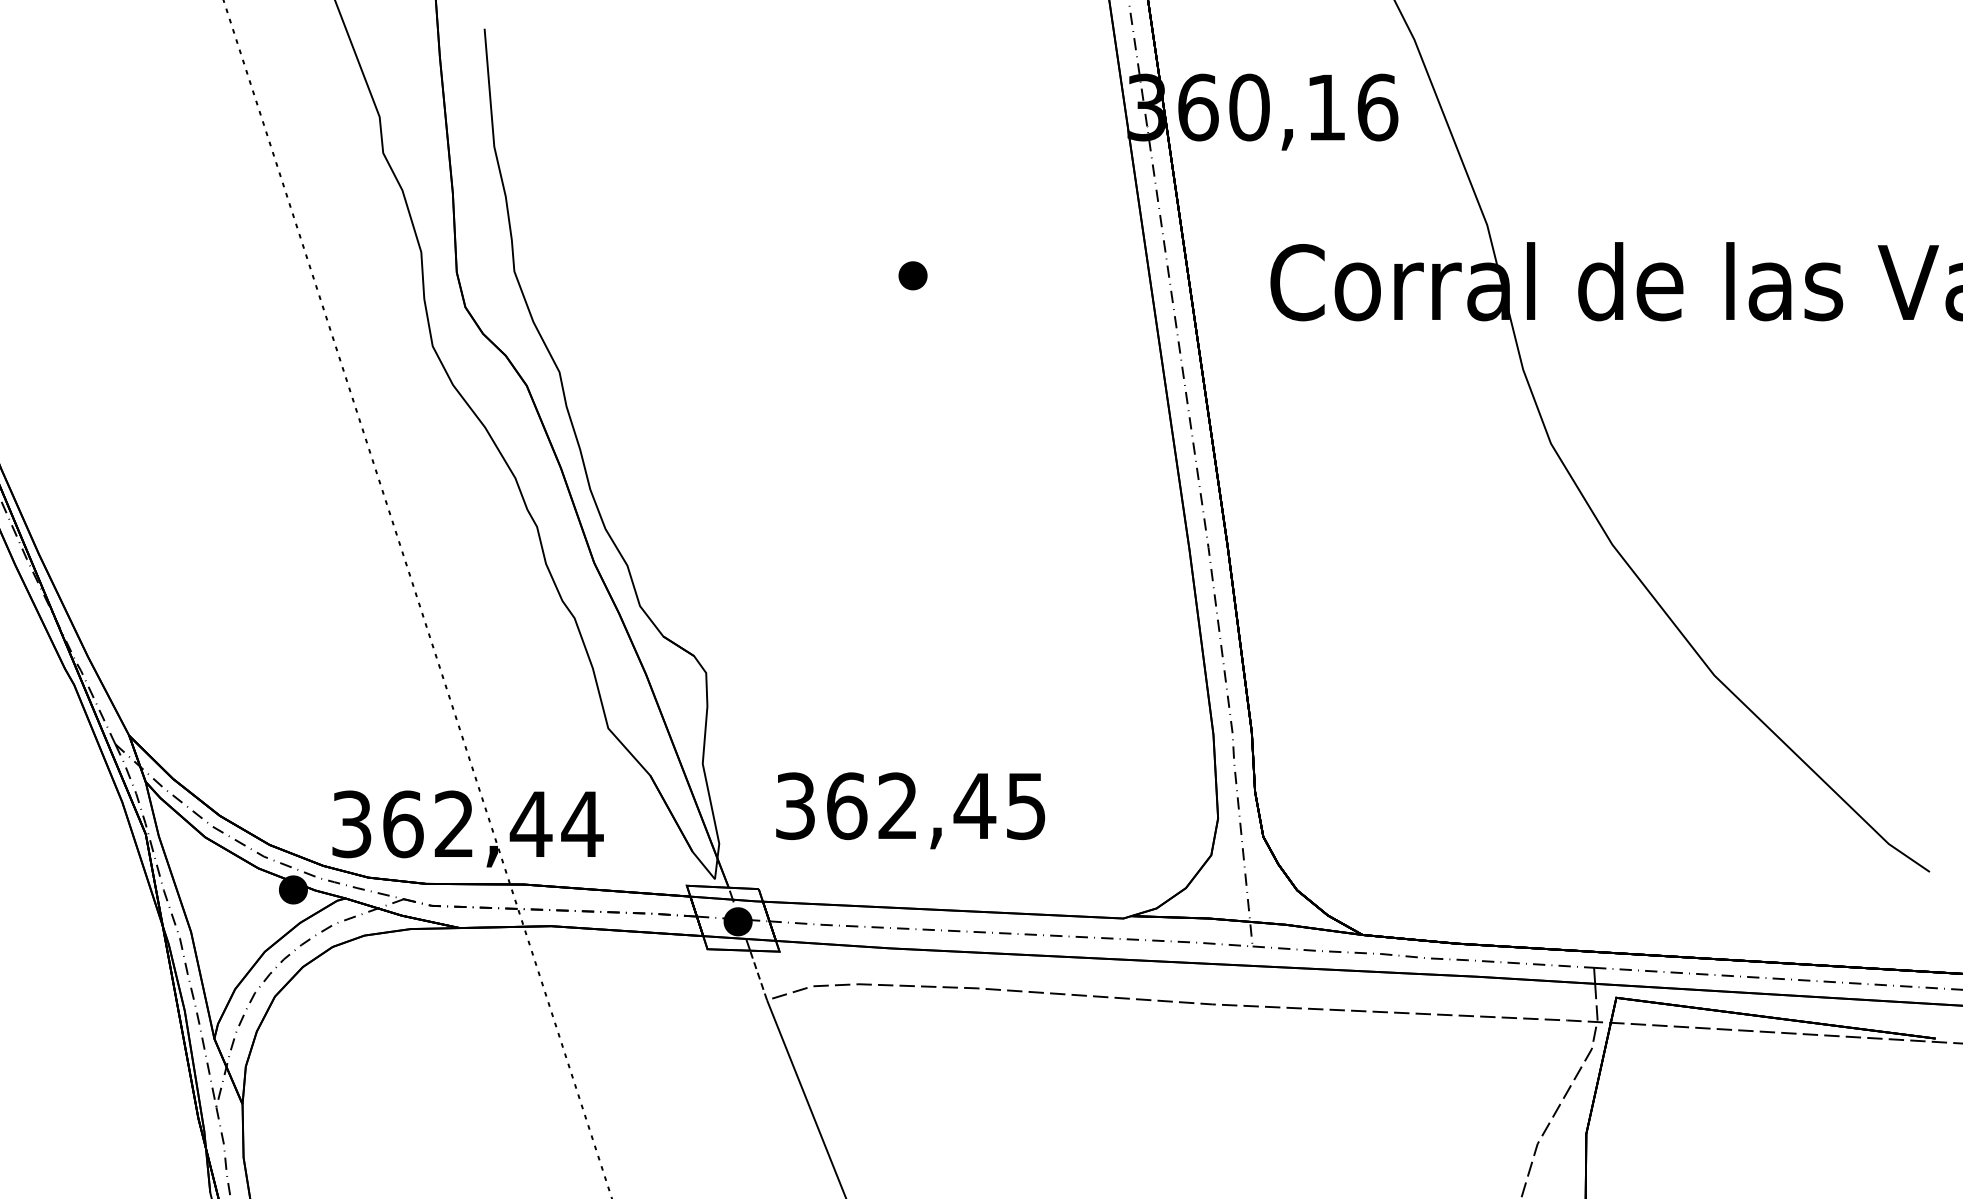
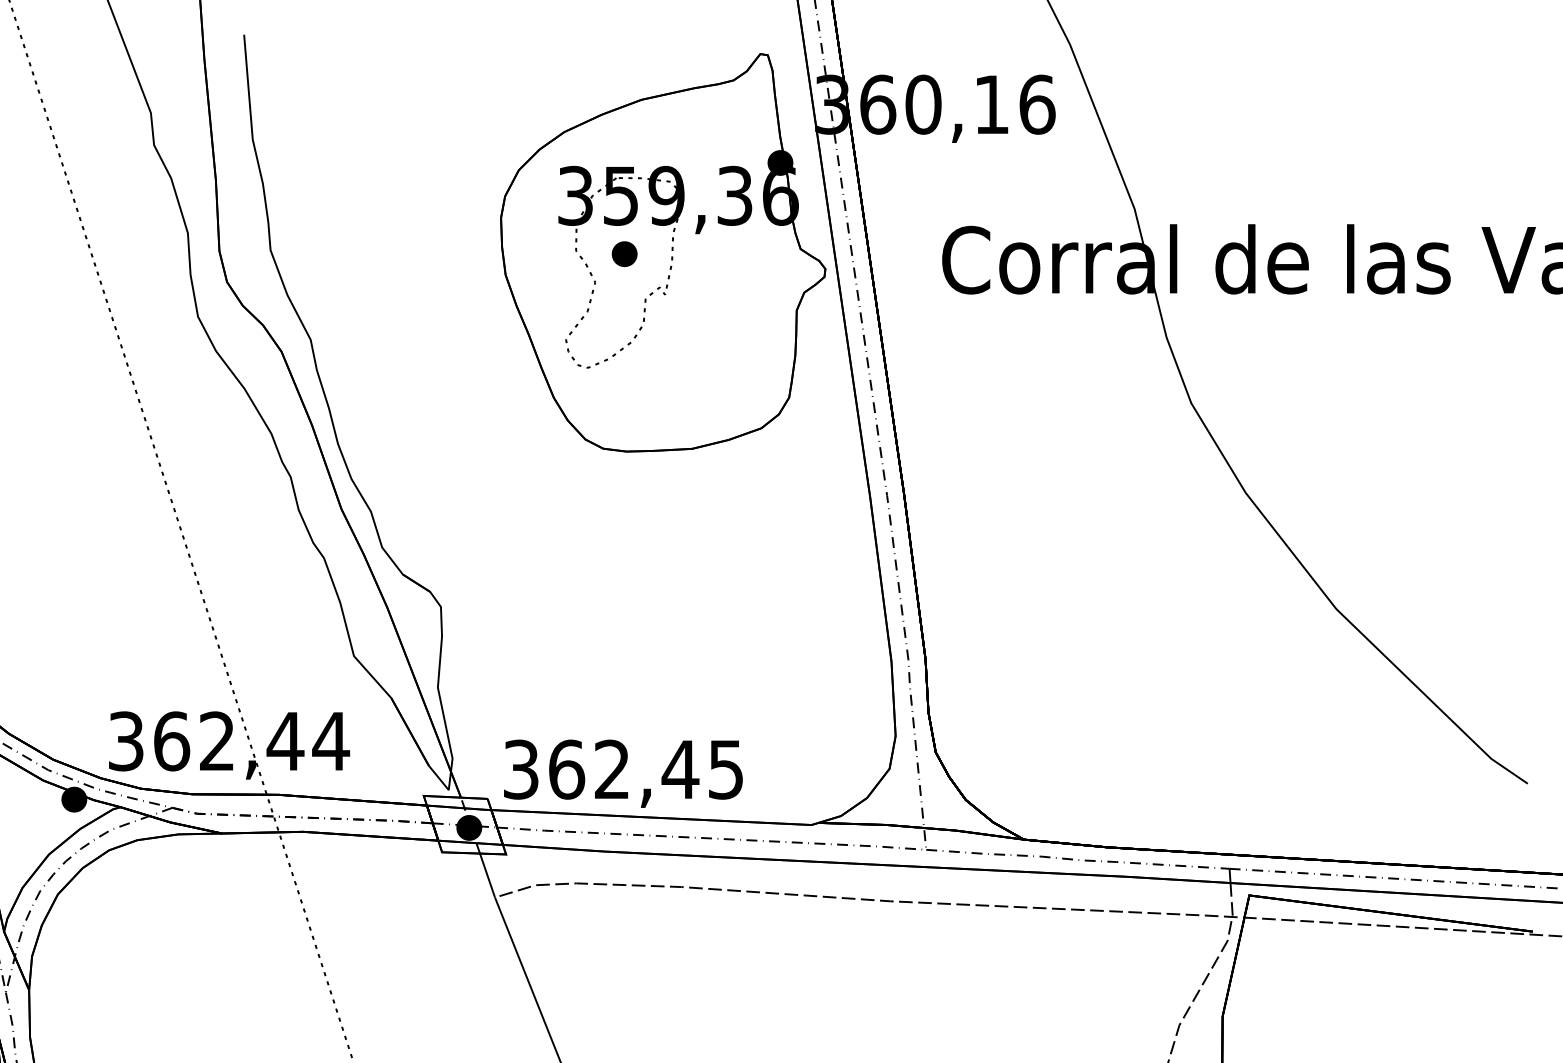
part: (956, 273) -> (663, 252), added
text: (910, 810) -> (623, 773), moved
line: (758, 975) -> (487, 875), dashed -> solid

